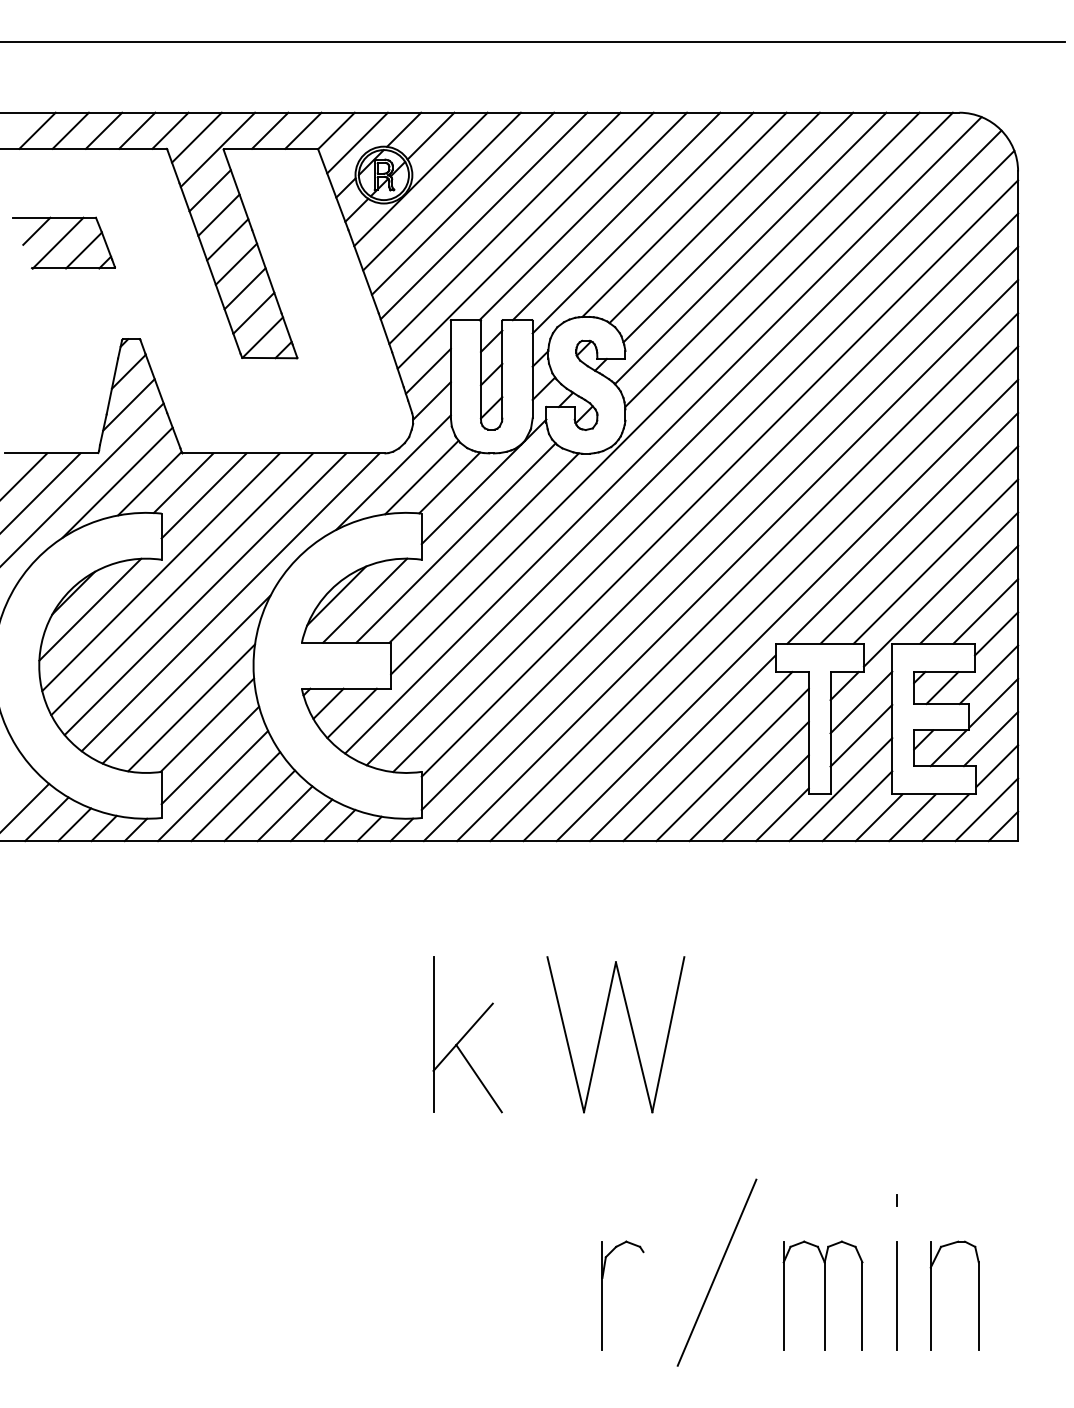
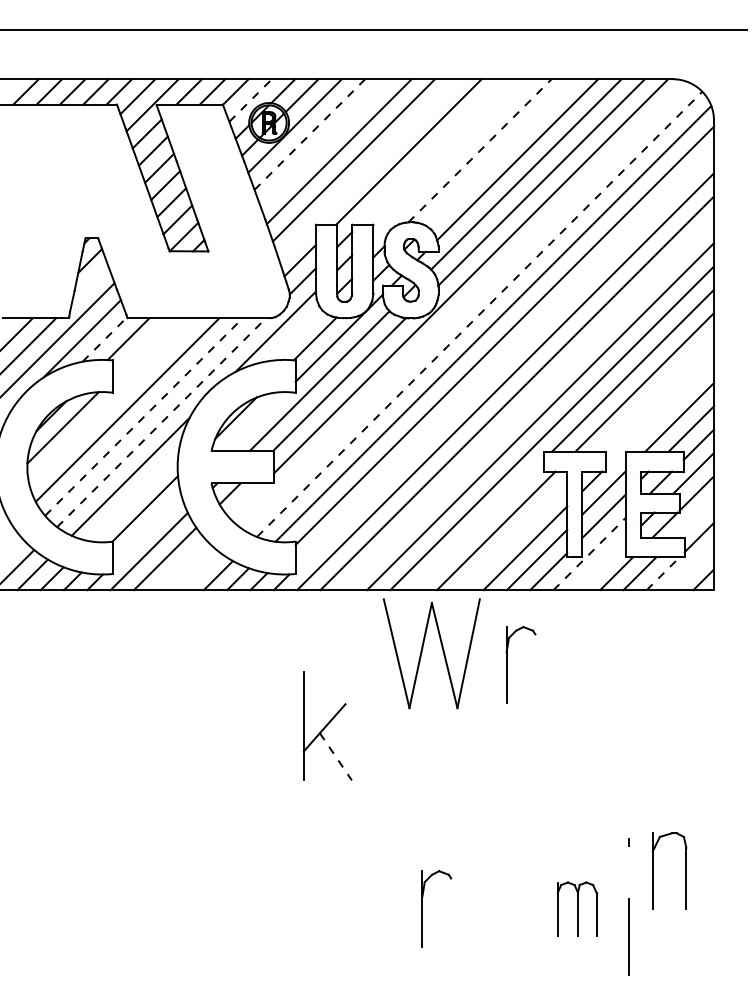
line: (357, 143) -> (250, 100), solid -> dashed
line: (442, 191) -> (310, 134), solid -> dashed
line: (462, 203) -> (324, 142), removed
line: (684, 214) -> (479, 150), solid -> dashed
line: (616, 216) -> (432, 152), removed
line: (714, 217) -> (501, 152), removed
line: (642, 222) -> (450, 156), removed
line: (525, 240) -> (368, 168), removed
part: (63, 242) -> (44, 170), removed
line: (128, 404) -> (89, 283), removed
line: (663, 435) -> (465, 305), removed
line: (684, 447) -> (479, 314), solid -> dashed
line: (421, 477) -> (295, 335), removed
line: (149, 483) -> (104, 339), solid -> dashed
line: (203, 495) -> (142, 347), removed
line: (719, 511) -> (504, 358), removed
line: (935, 561) -> (656, 394), removed
line: (160, 572) -> (112, 401), removed
line: (754, 577) -> (529, 405), removed
line: (940, 589) -> (659, 413), removed
line: (205, 593) -> (143, 416), solid -> dashed
line: (365, 600) -> (256, 421), removed
line: (230, 602) -> (161, 422), solid -> dashed
line: (191, 707) -> (134, 496), removed
line: (351, 713) -> (246, 500), removed
line: (990, 738) -> (694, 518), removed
line: (682, 748) -> (478, 525), removed
line: (210, 755) -> (147, 530), removed
line: (732, 764) -> (513, 536), removed
line: (840, 789) -> (589, 553), solid -> dashed
line: (259, 805) -> (181, 565), removed
line: (857, 806) -> (601, 565), removed
line: (986, 809) -> (691, 568), removed
line: (284, 813) -> (199, 570), removed
line: (945, 817) -> (663, 573), solid -> dashed
part: (722, 947) -> (506, 664), added
part: (602, 1031) -> (422, 651), moved
line: (479, 1078) -> (336, 756), solid -> dashed
line: (716, 1272) -> (502, 892), removed
part: (822, 1295) -> (576, 908), size x0.7
line: (896, 1295) -> (628, 936), moved
part: (931, 1295) -> (653, 871), moved

